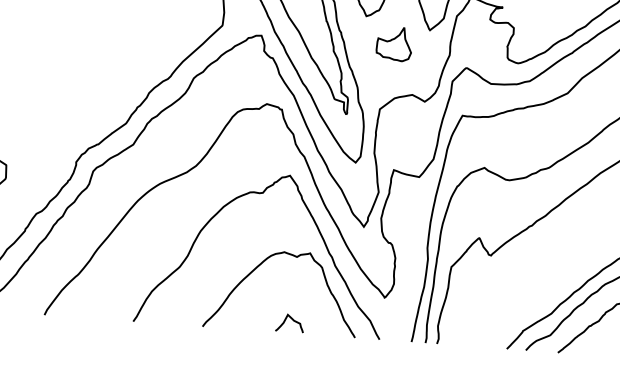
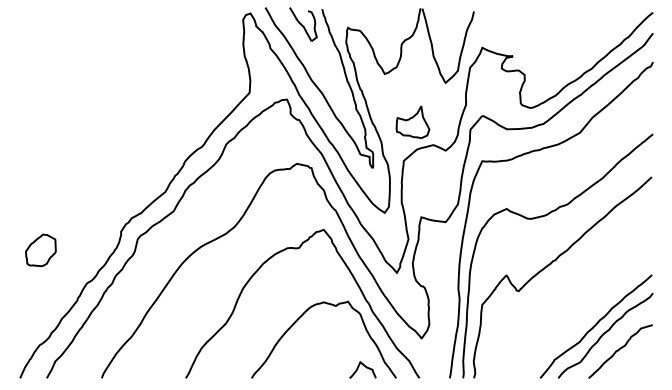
part: (393, 43) -> (412, 121), moved
curve: (291, 319) -> (364, 366), moved

